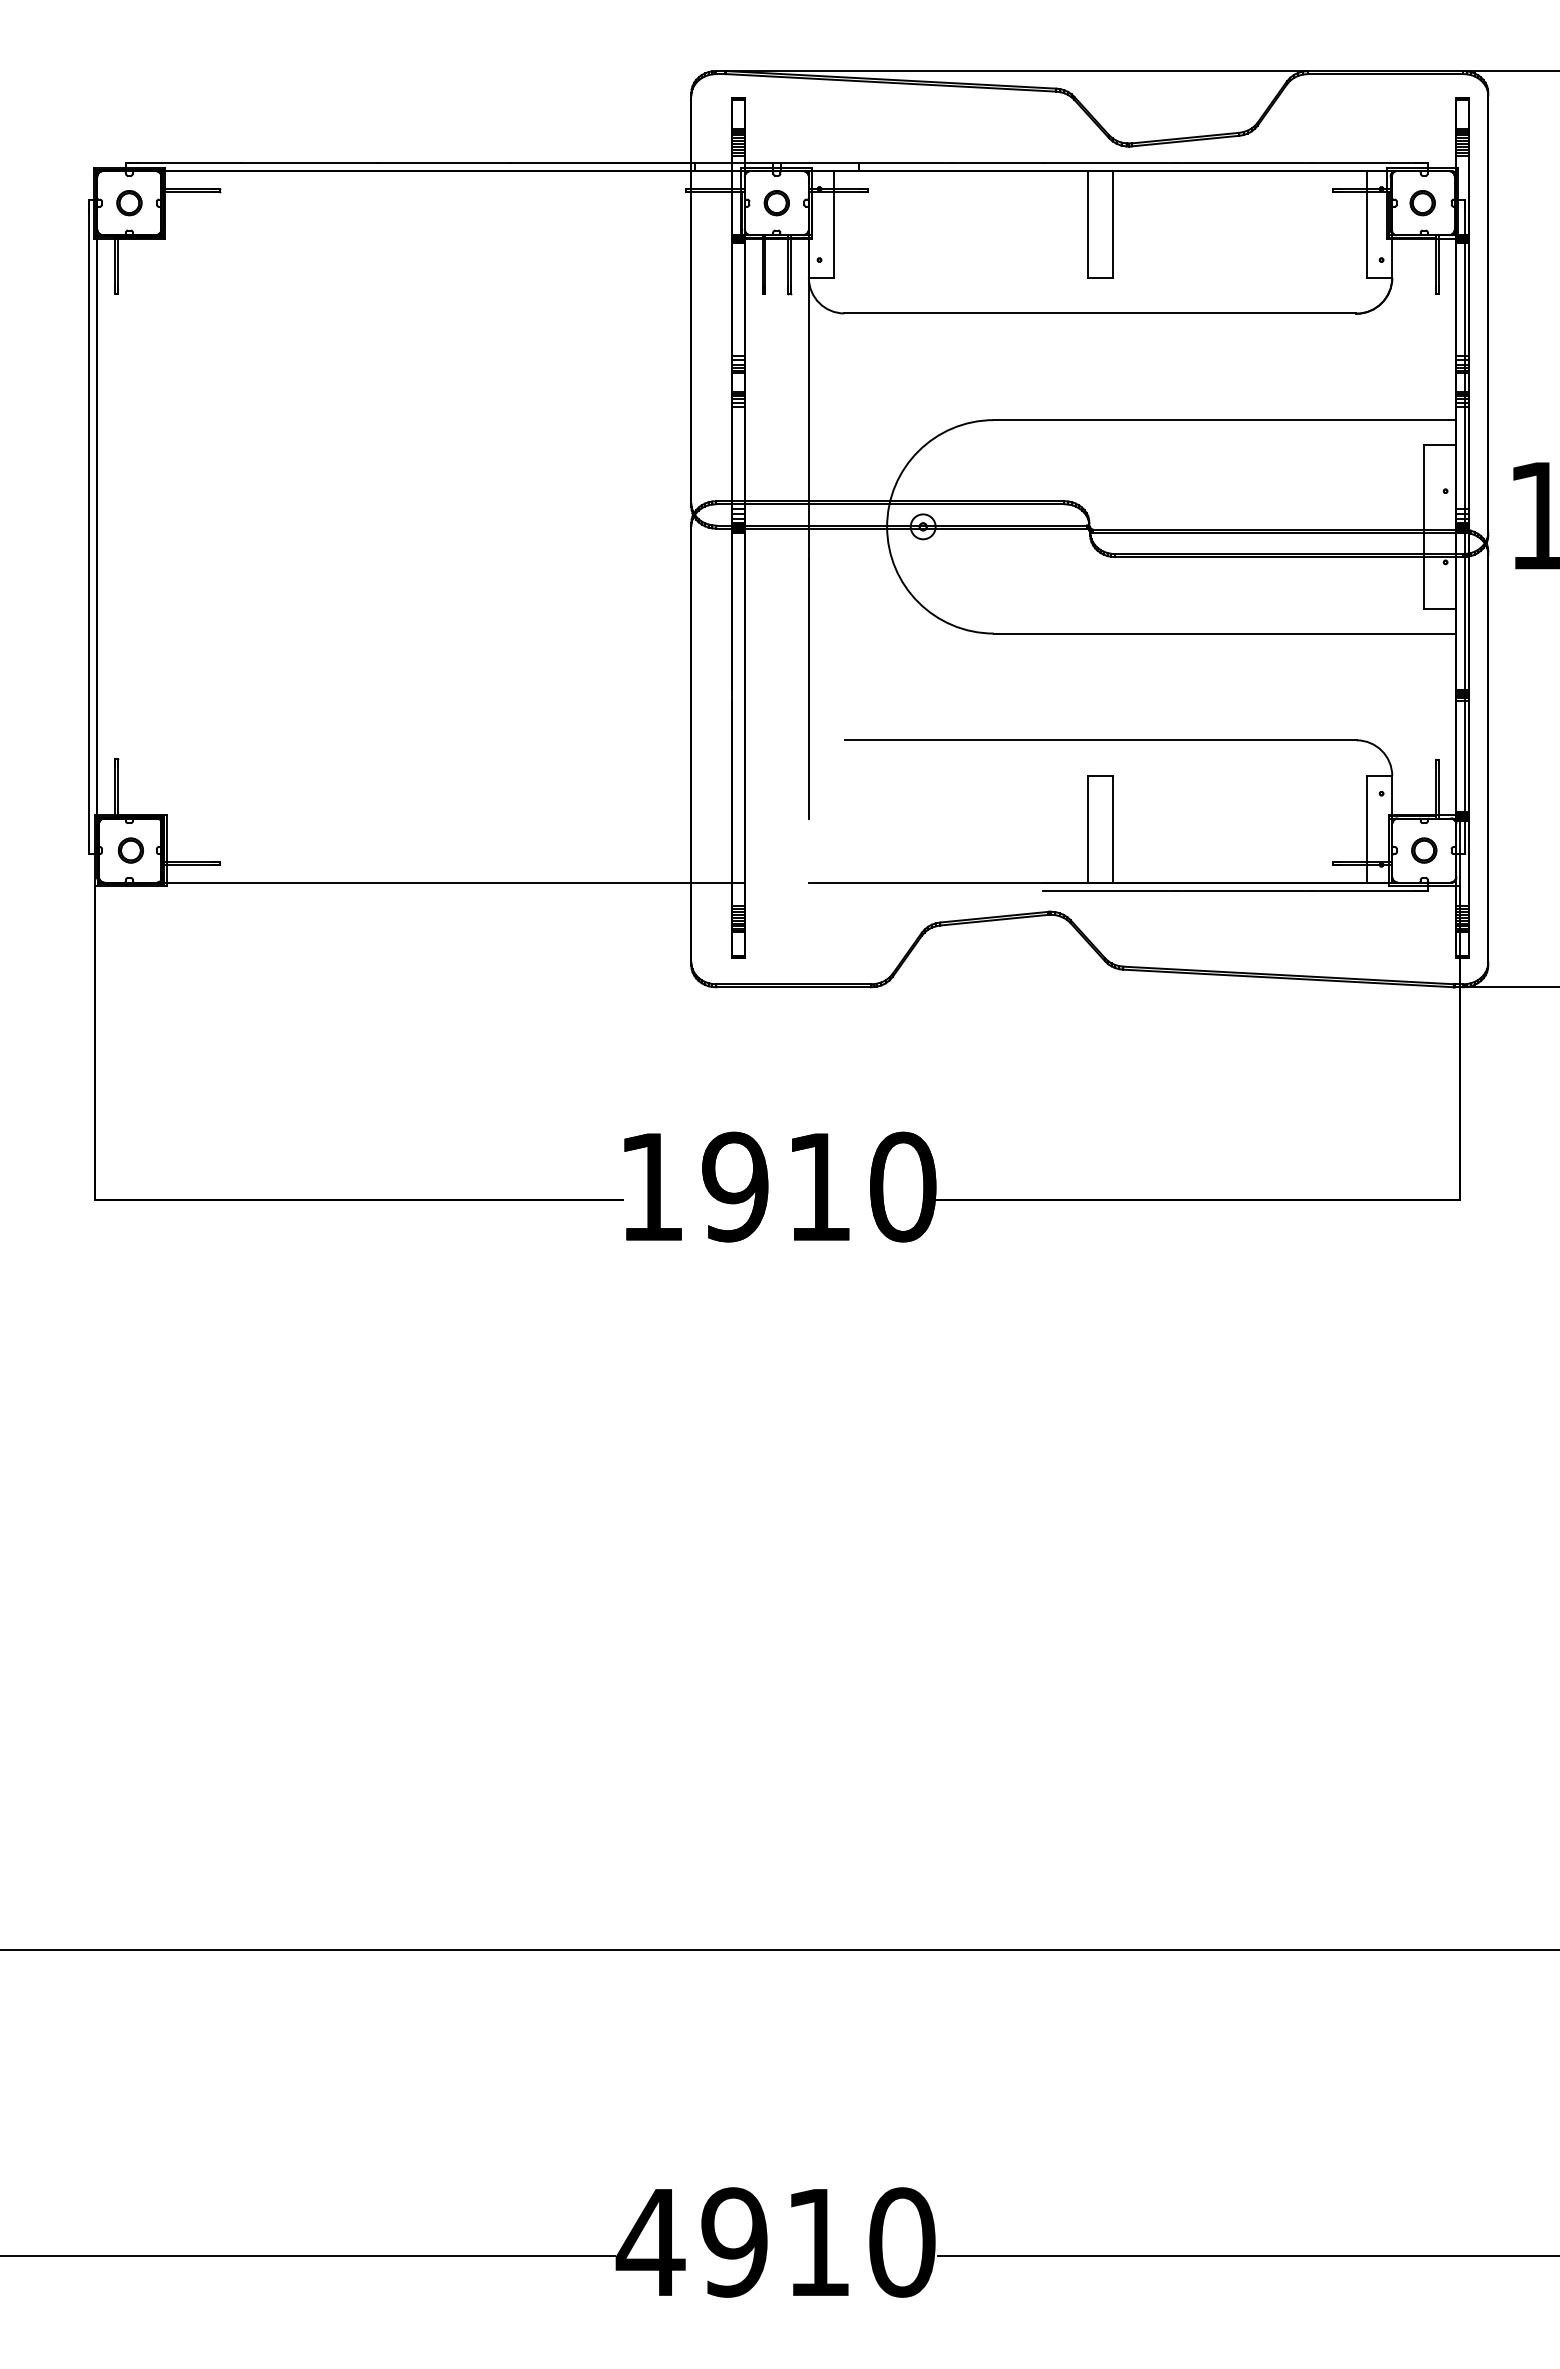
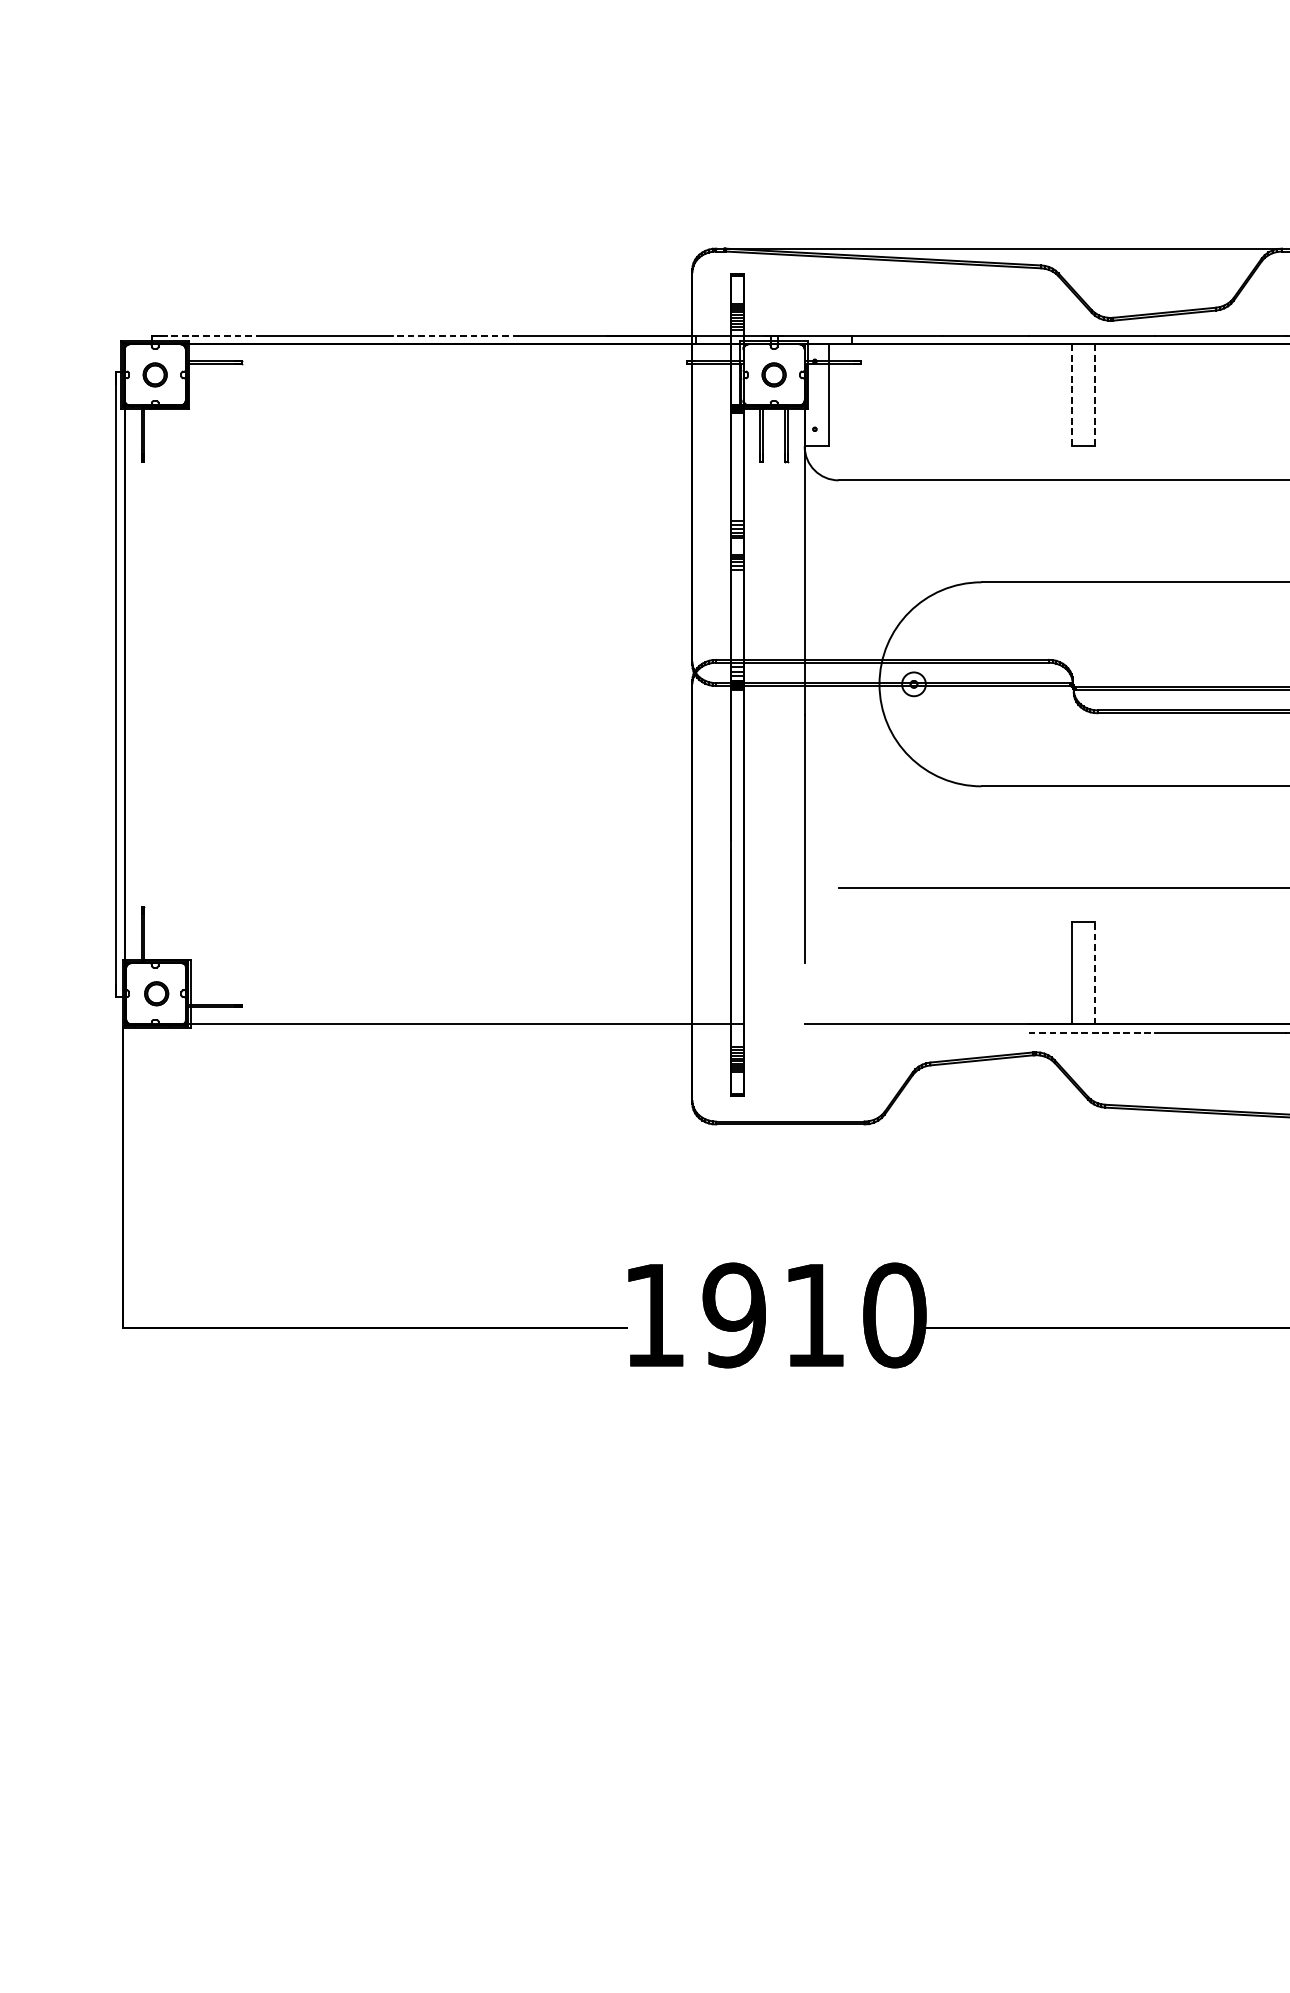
line: (189, 162) -> (212, 336), solid -> dashed
line: (443, 162) -> (455, 336), solid -> dashed
line: (1088, 225) -> (1072, 396), solid -> dashed
line: (1113, 225) -> (1095, 396), solid -> dashed
line: (1113, 828) -> (1095, 972), solid -> dashed
line: (1110, 891) -> (1093, 1032), solid -> dashed

